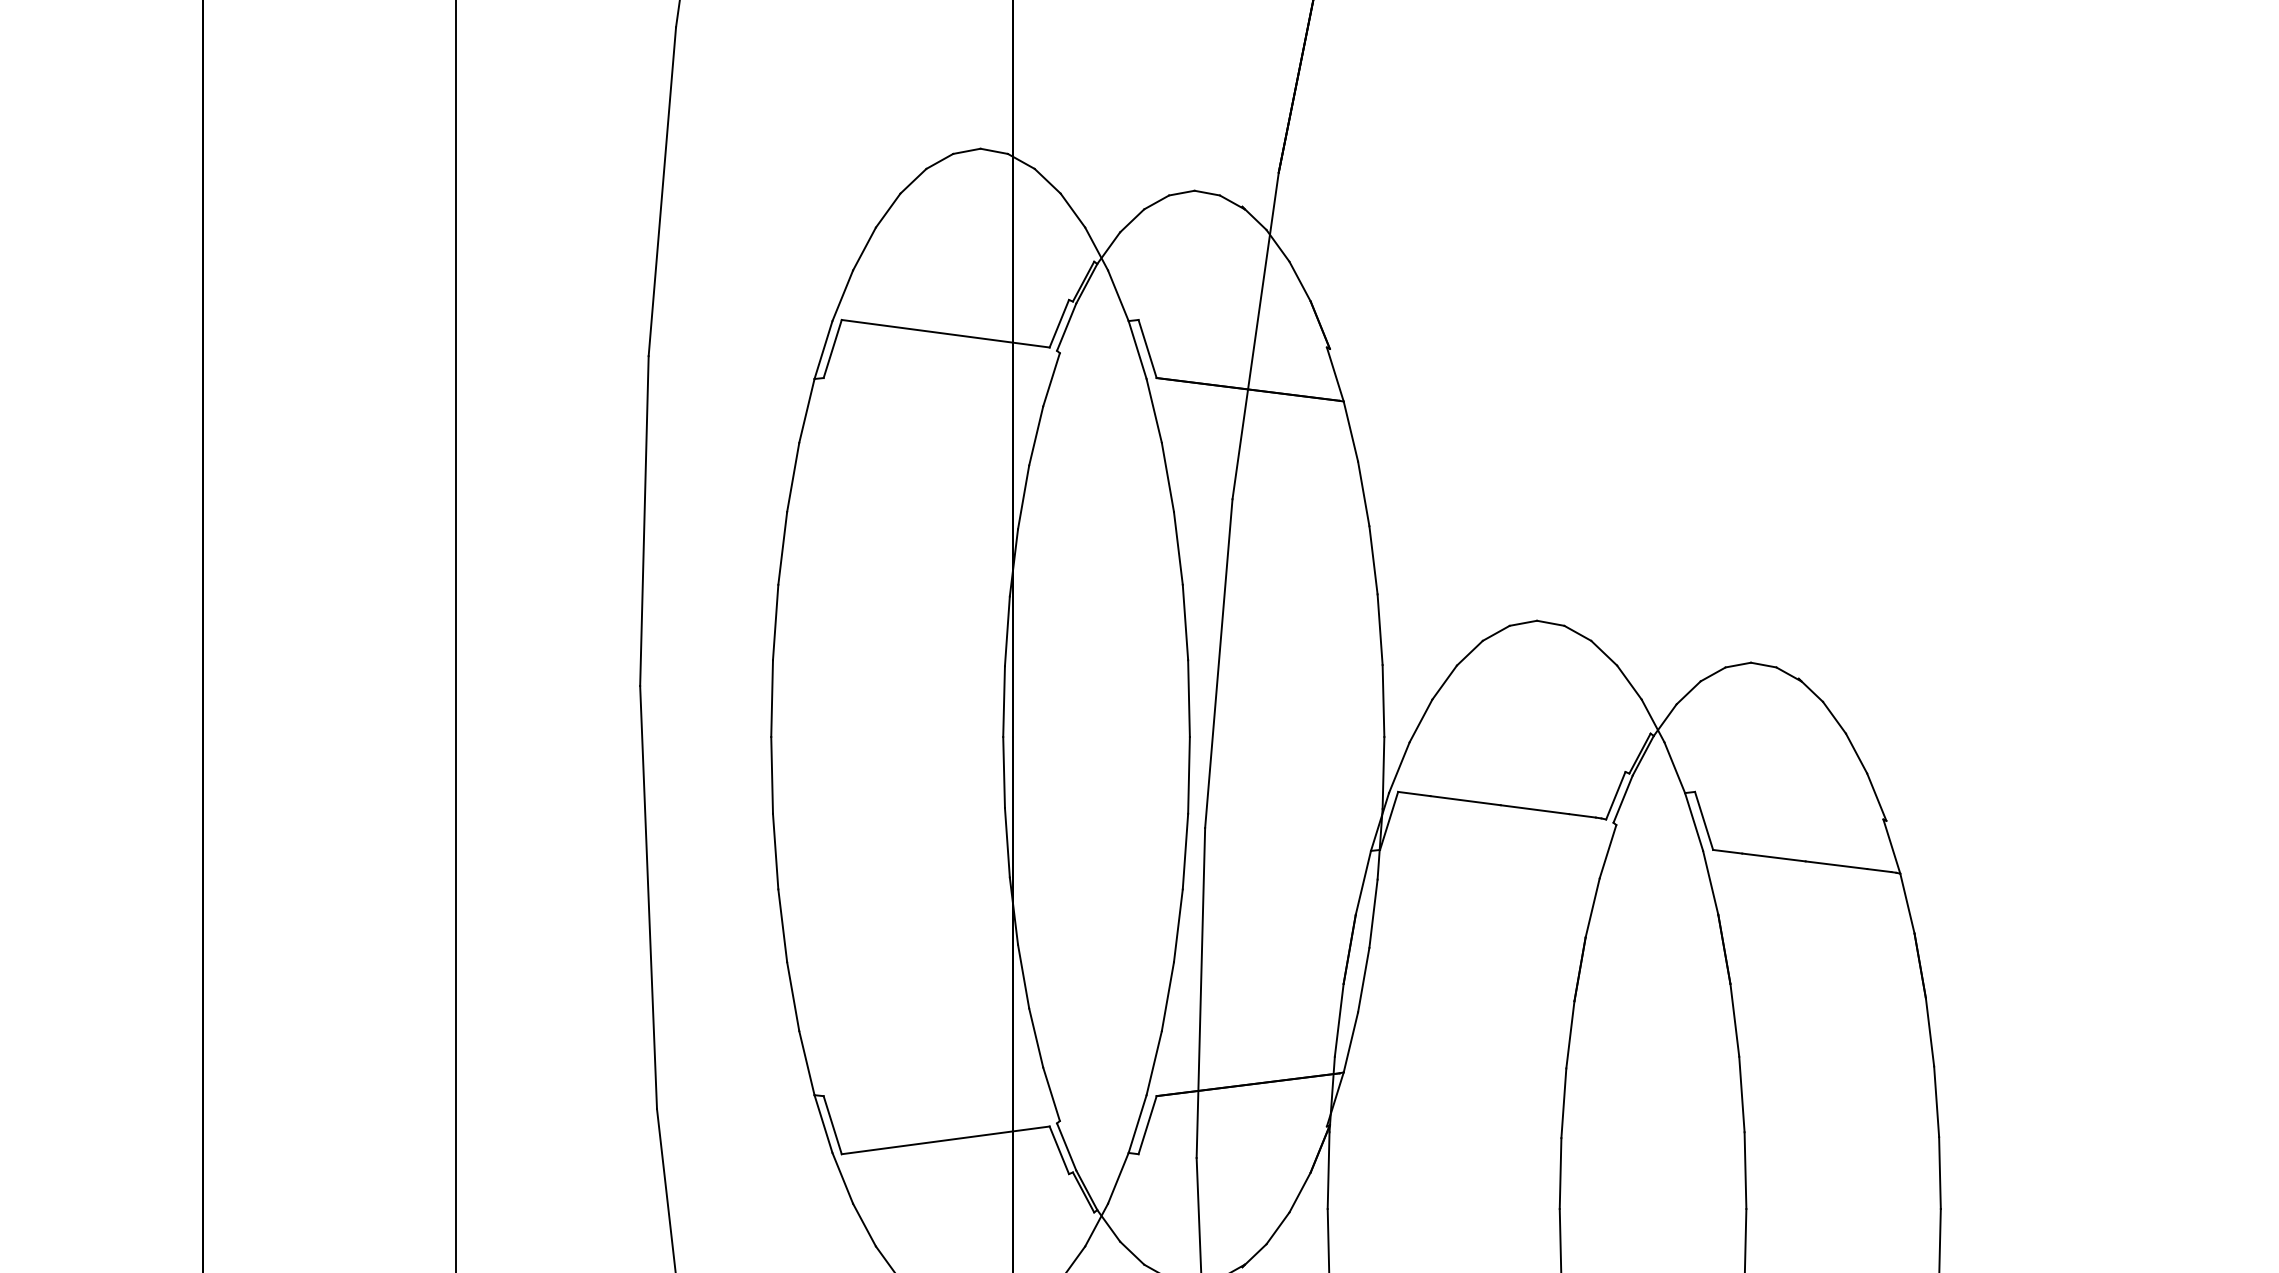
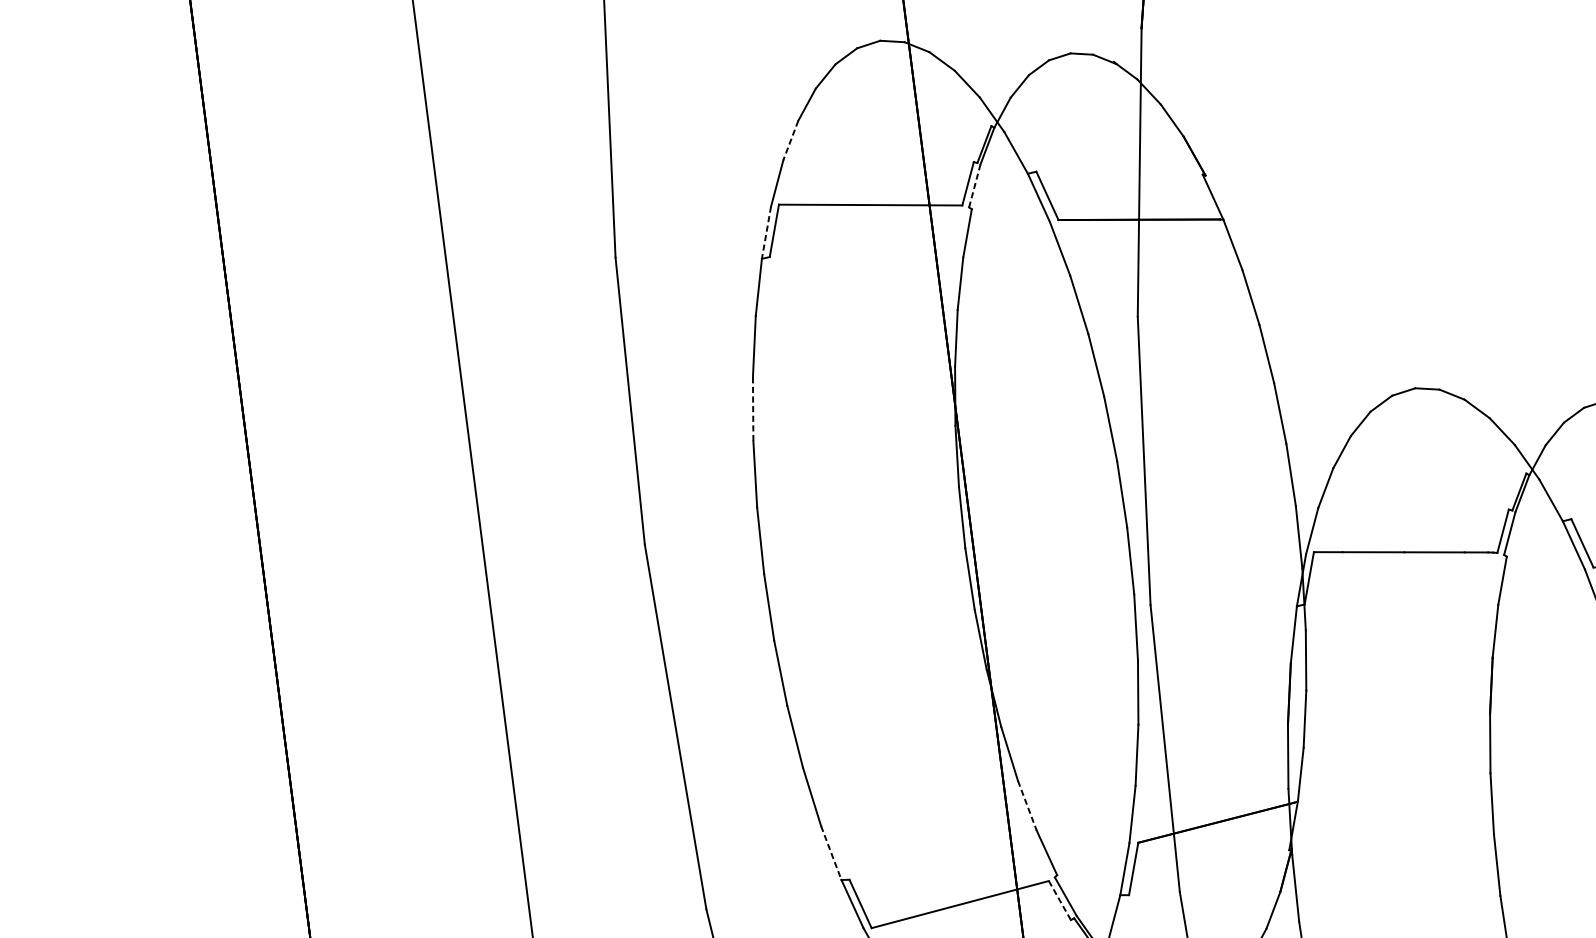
line: (864, 249) -> (790, 141), solid -> dashed
line: (1066, 327) -> (974, 186), solid -> dashed
line: (823, 350) -> (766, 233), solid -> dashed
line: (782, 548) -> (752, 409), solid -> dashed
line: (1036, 1038) -> (1027, 806), solid -> dashed
line: (806, 1063) -> (830, 853), solid -> dashed
line: (1059, 1150) -> (1060, 900), solid -> dashed

